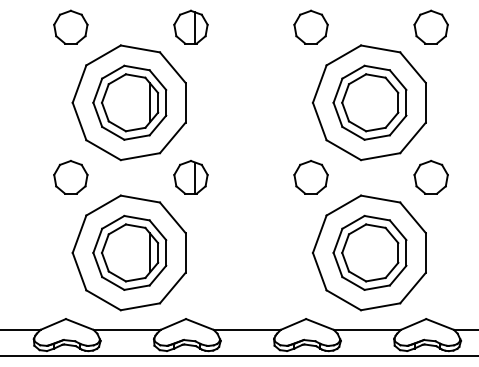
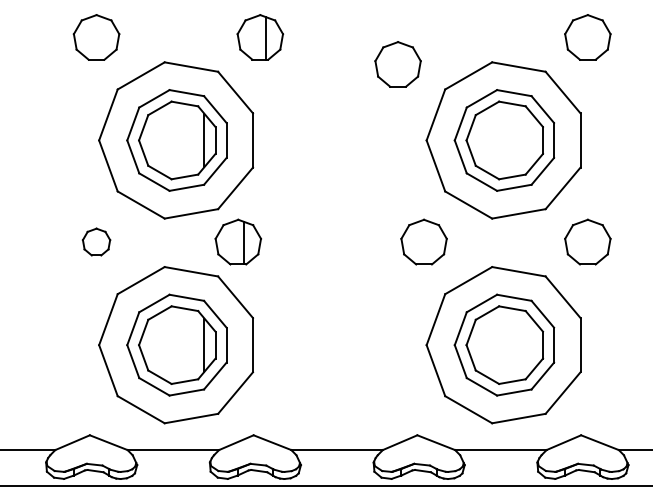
part: (310, 27) -> (397, 64), moved
part: (70, 176) -> (96, 241), size x0.6
part: (190, 176) -> (237, 241), moved

